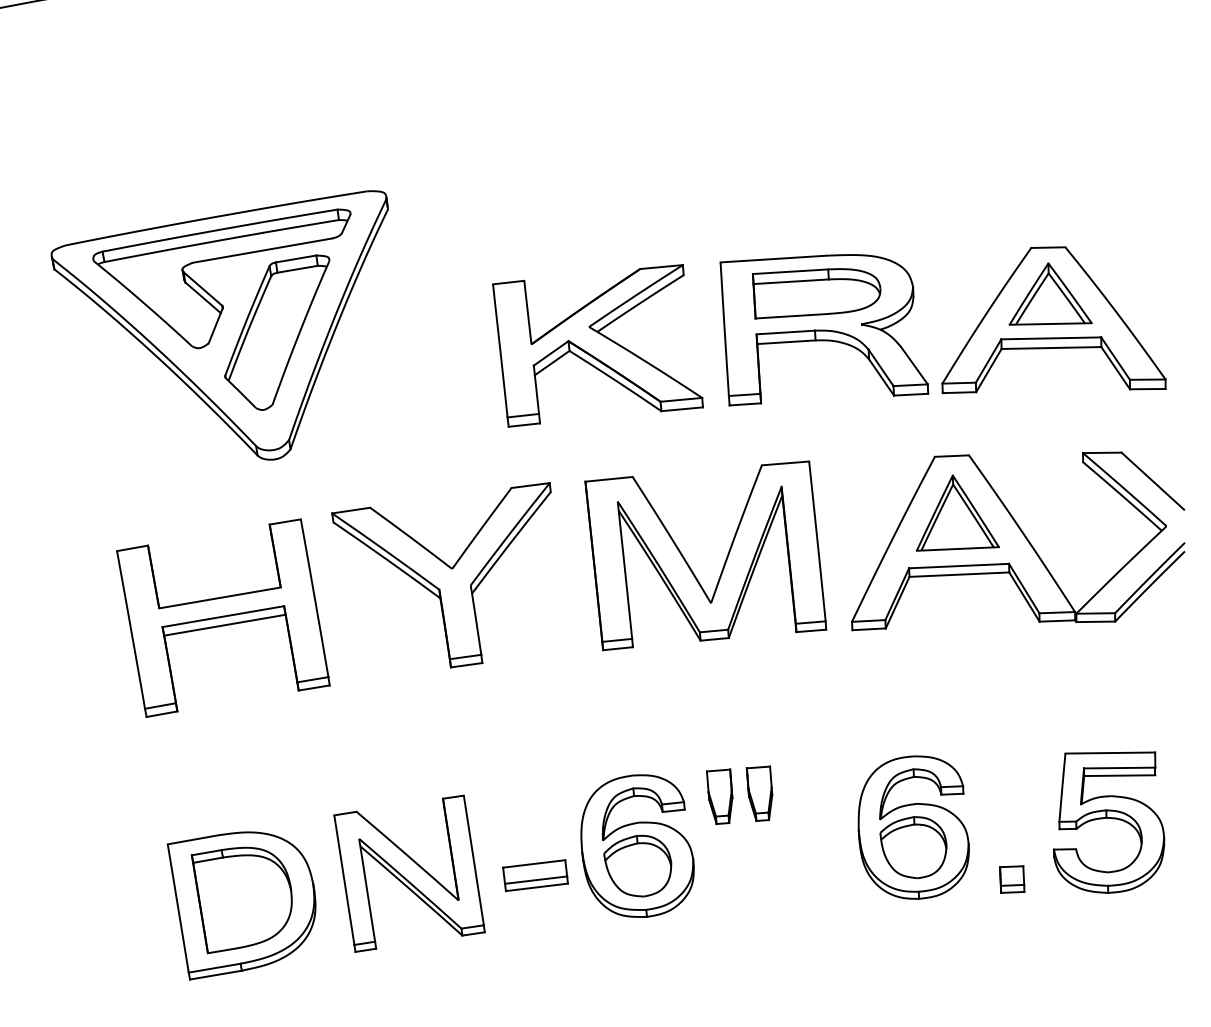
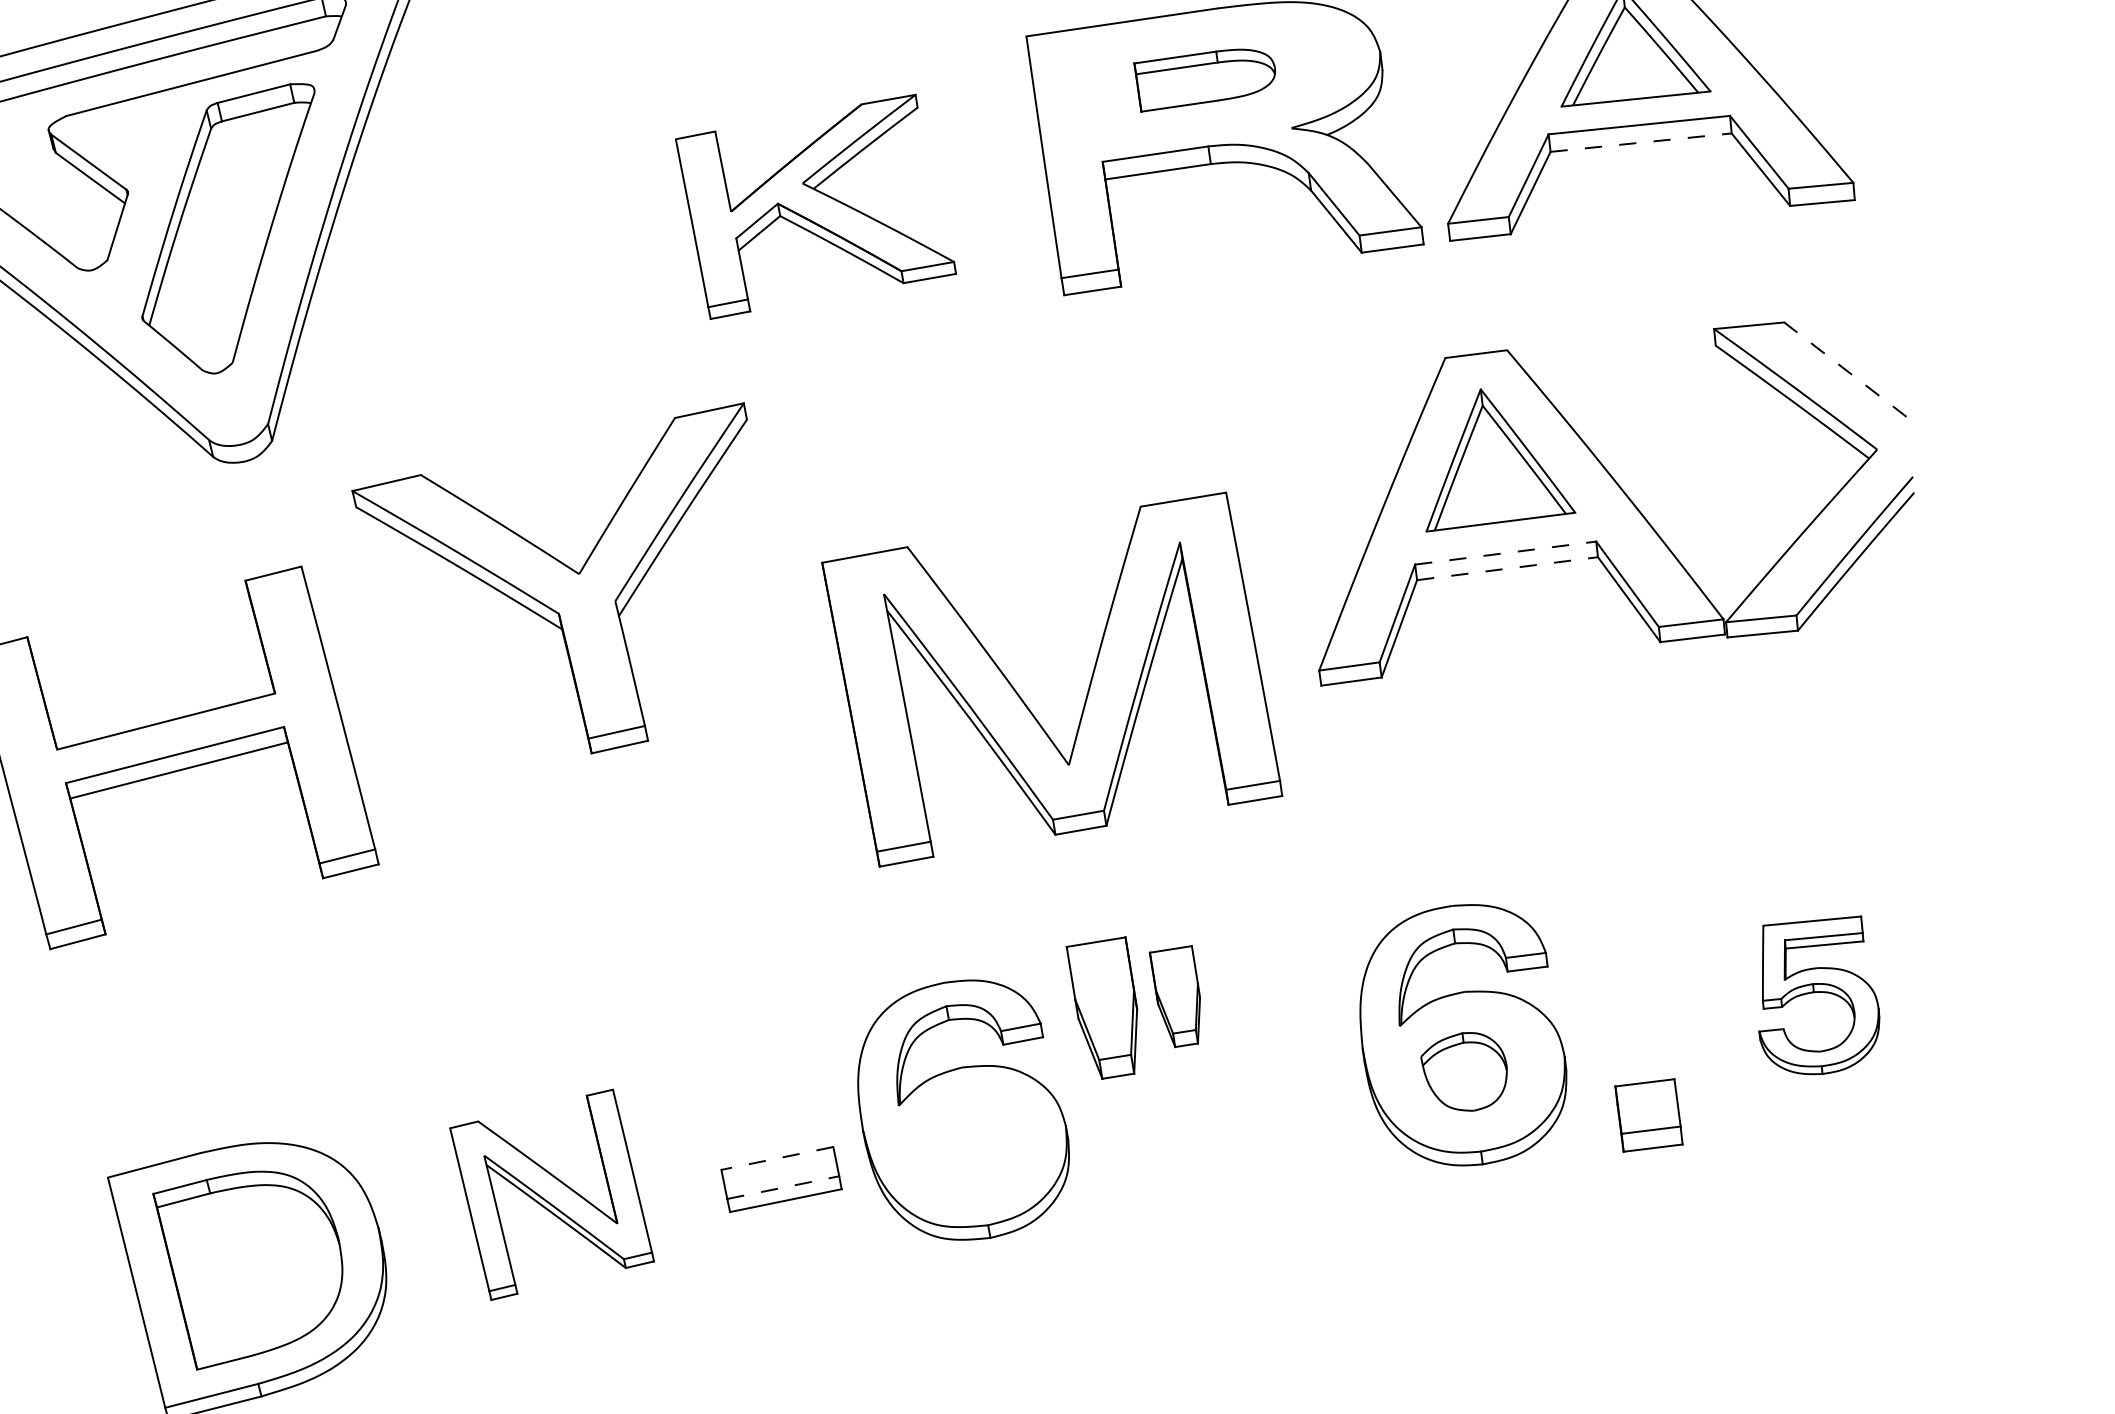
part: (816, 293) -> (1205, 78), size x0.6
part: (597, 345) -> (814, 205), size x0.7
line: (1051, 348) -> (1641, 143), solid -> dashed
line: (1152, 480) -> (1844, 368), solid -> dashed
part: (688, 563) -> (1021, 696), moved
line: (959, 566) -> (1506, 553), solid -> dashed
line: (959, 574) -> (1507, 568), solid -> dashed
part: (441, 575) -> (560, 587), moved
part: (719, 796) -> (1104, 1008), size x1.4
part: (1109, 822) -> (1817, 997), size x0.6
part: (913, 847) -> (1464, 1071), size x0.7
line: (533, 864) -> (776, 1159), solid -> dashed
part: (637, 865) -> (965, 1145), removed
part: (409, 873) -> (551, 1194), size x0.7
part: (1012, 879) -> (1649, 1115), size x1.4
line: (536, 880) -> (784, 1188), solid -> dashed

